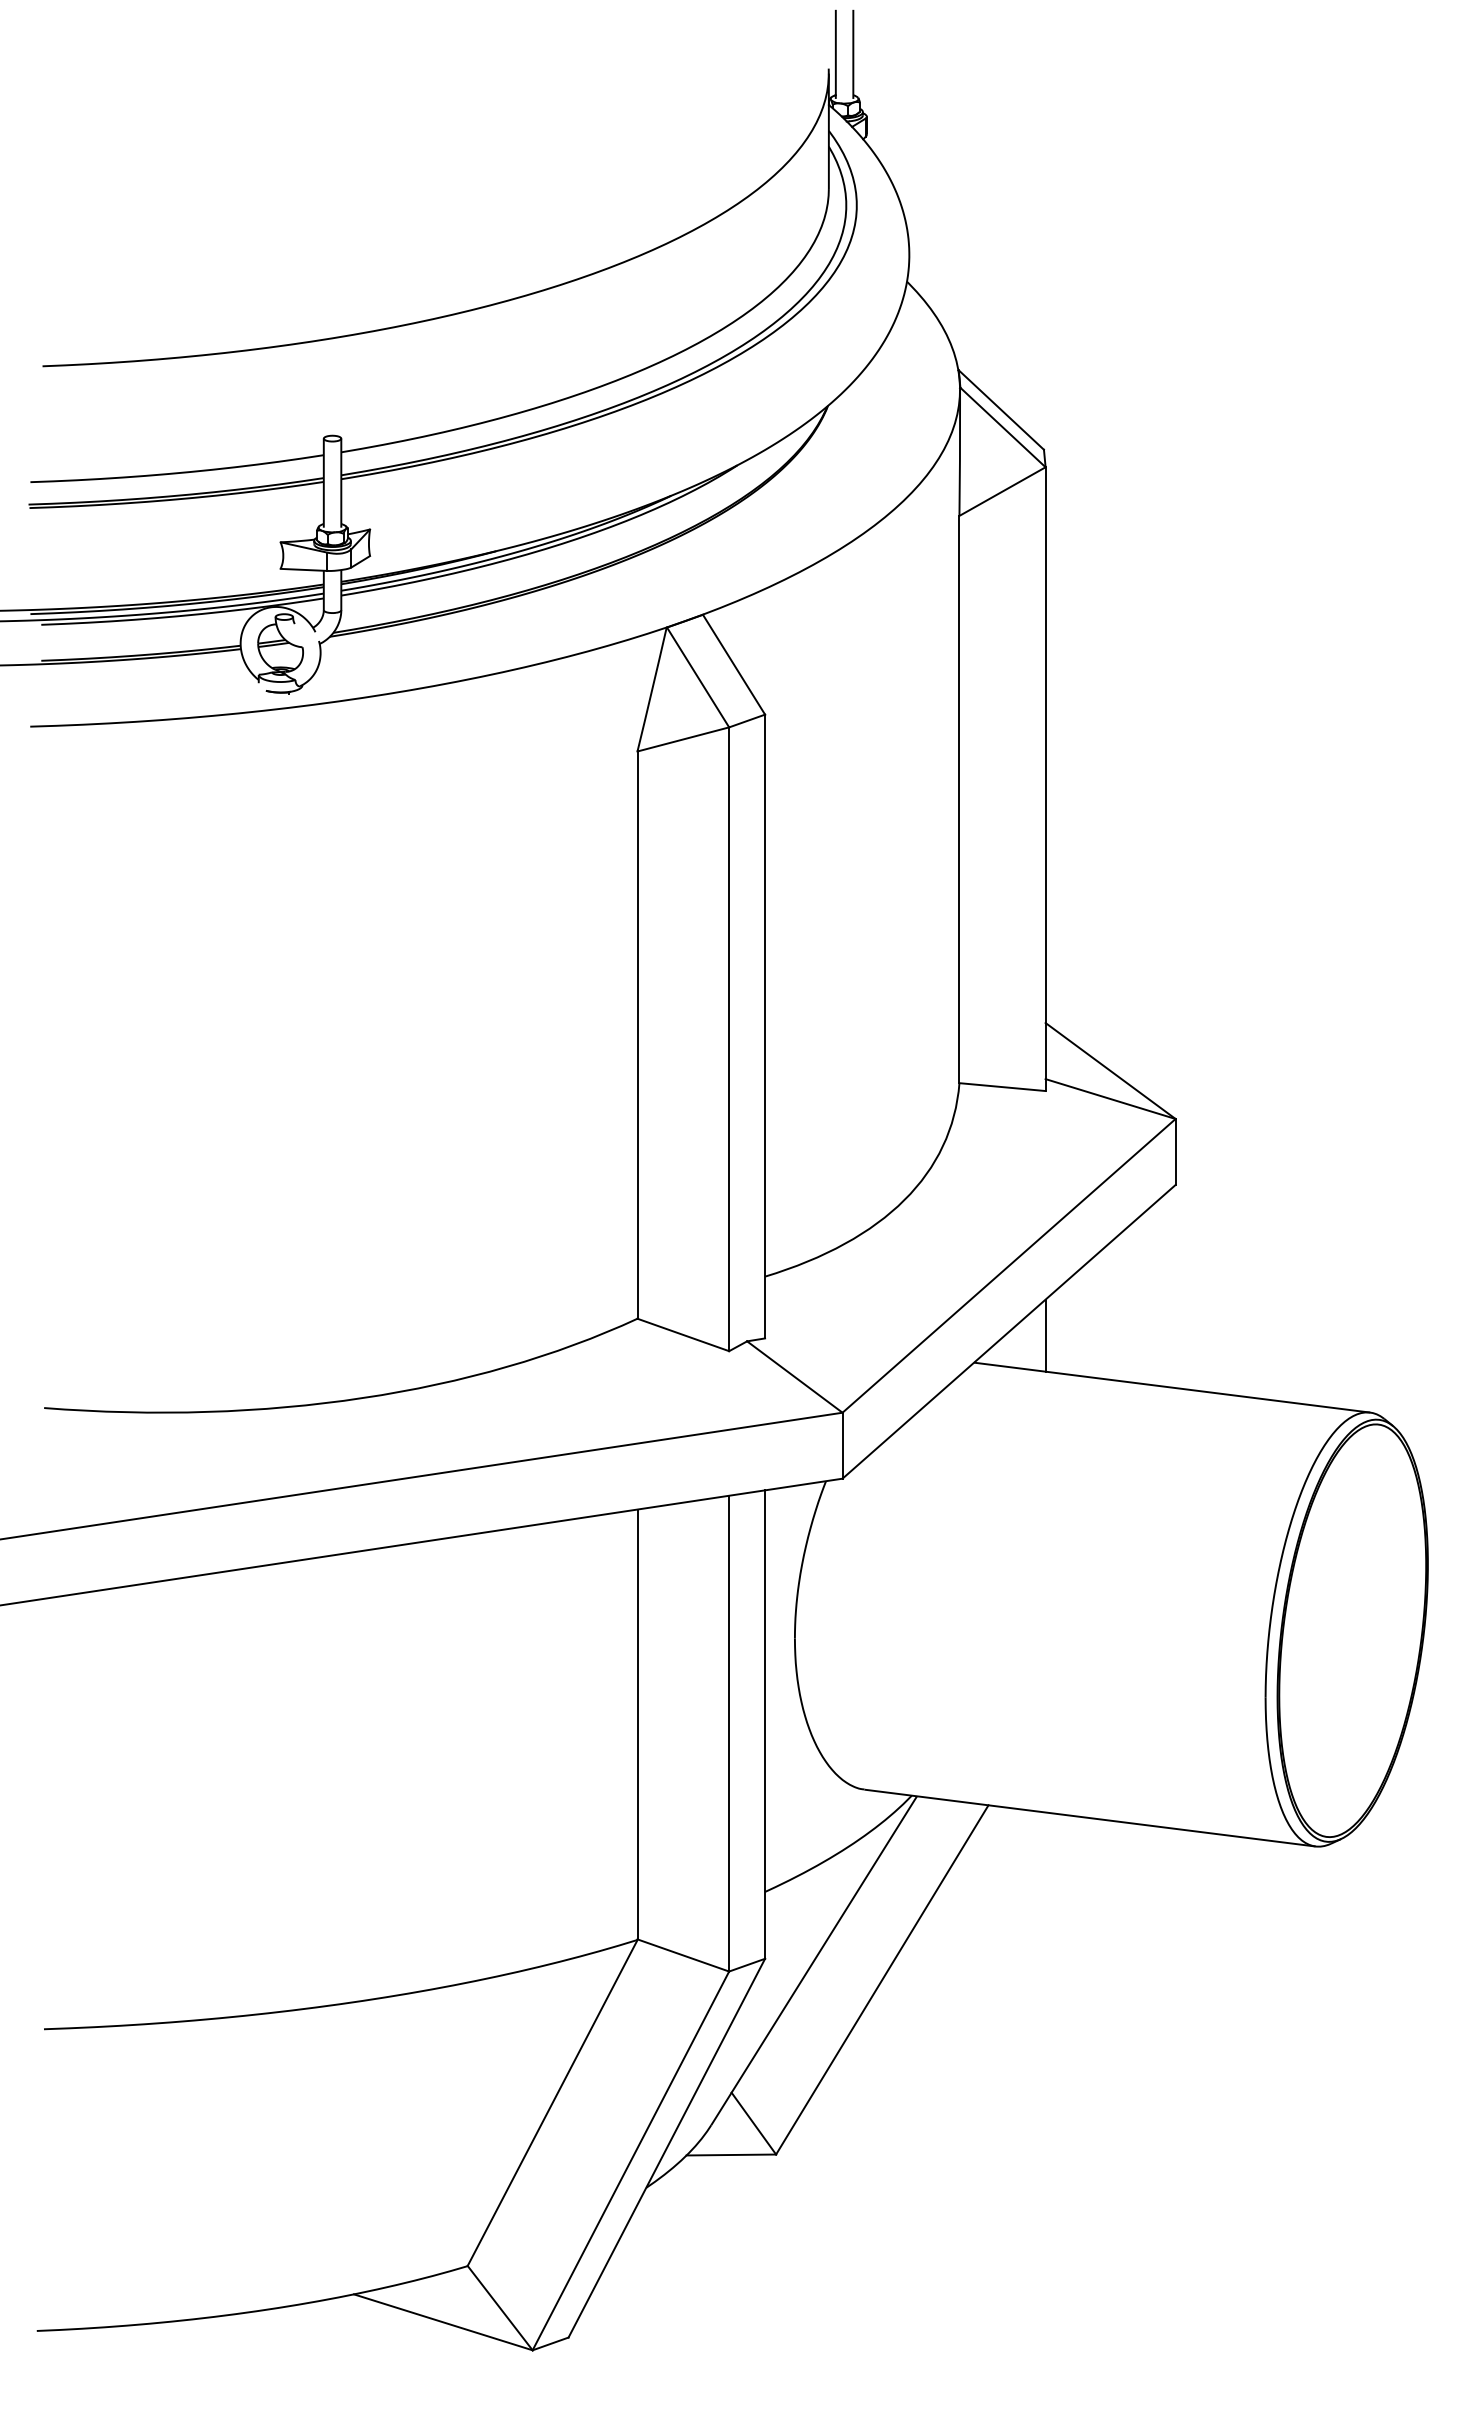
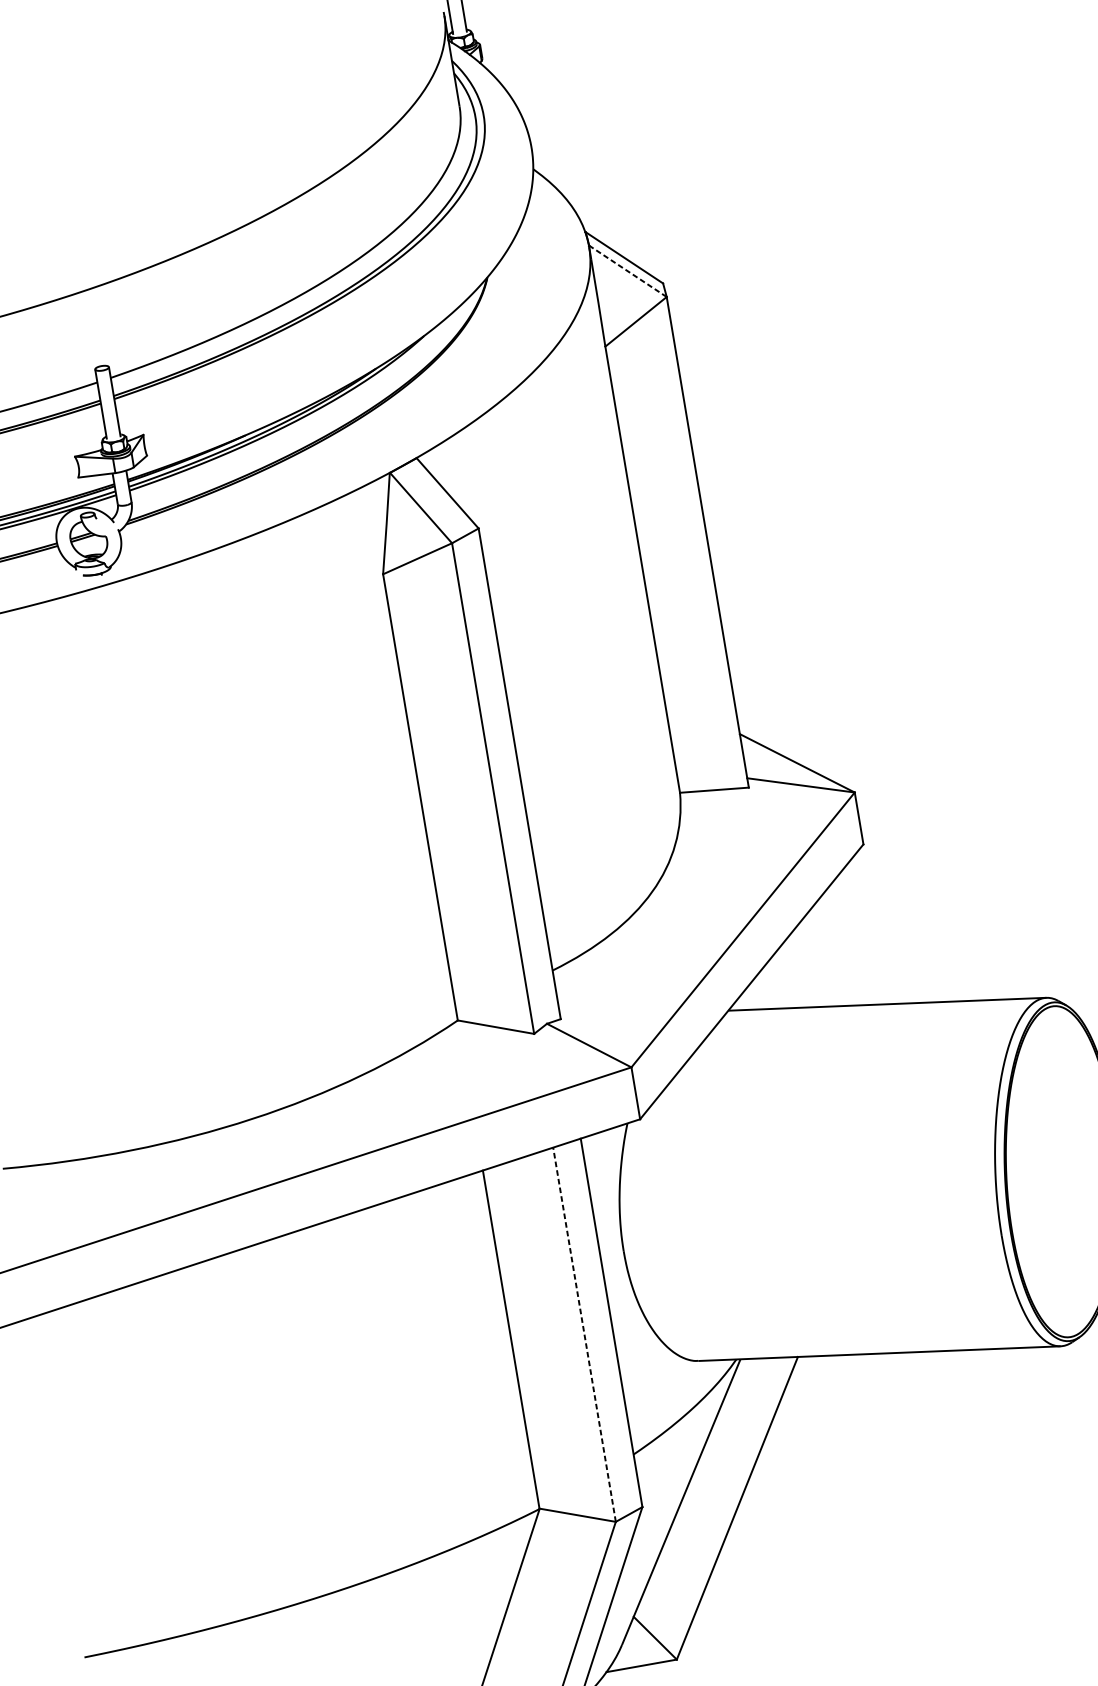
line: (1002, 427) -> (627, 271), solid -> dashed
line: (1045, 1335) -> (780, 979), removed
line: (729, 1733) -> (584, 1334), solid -> dashed

